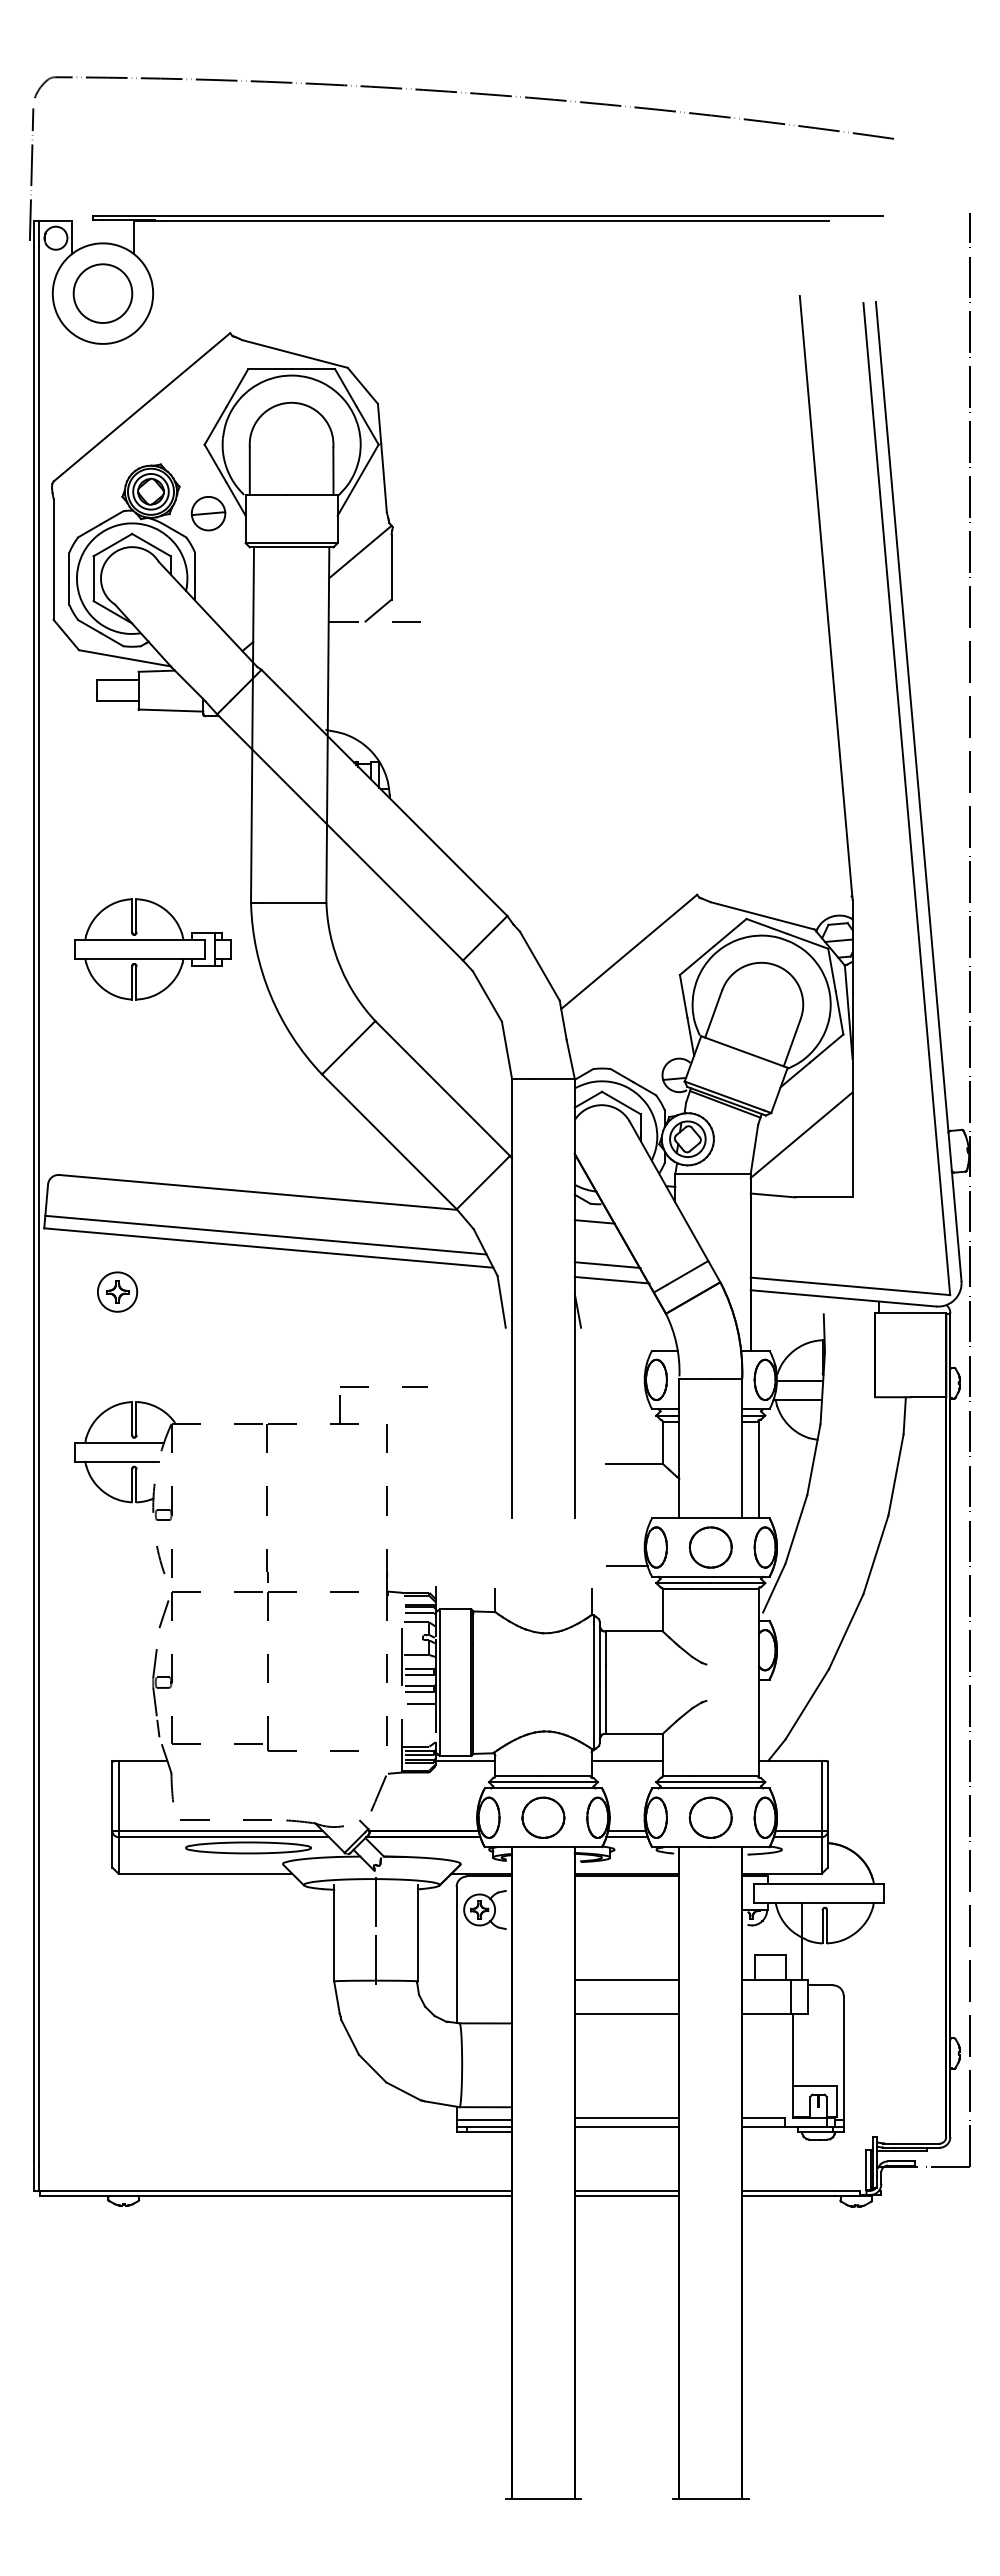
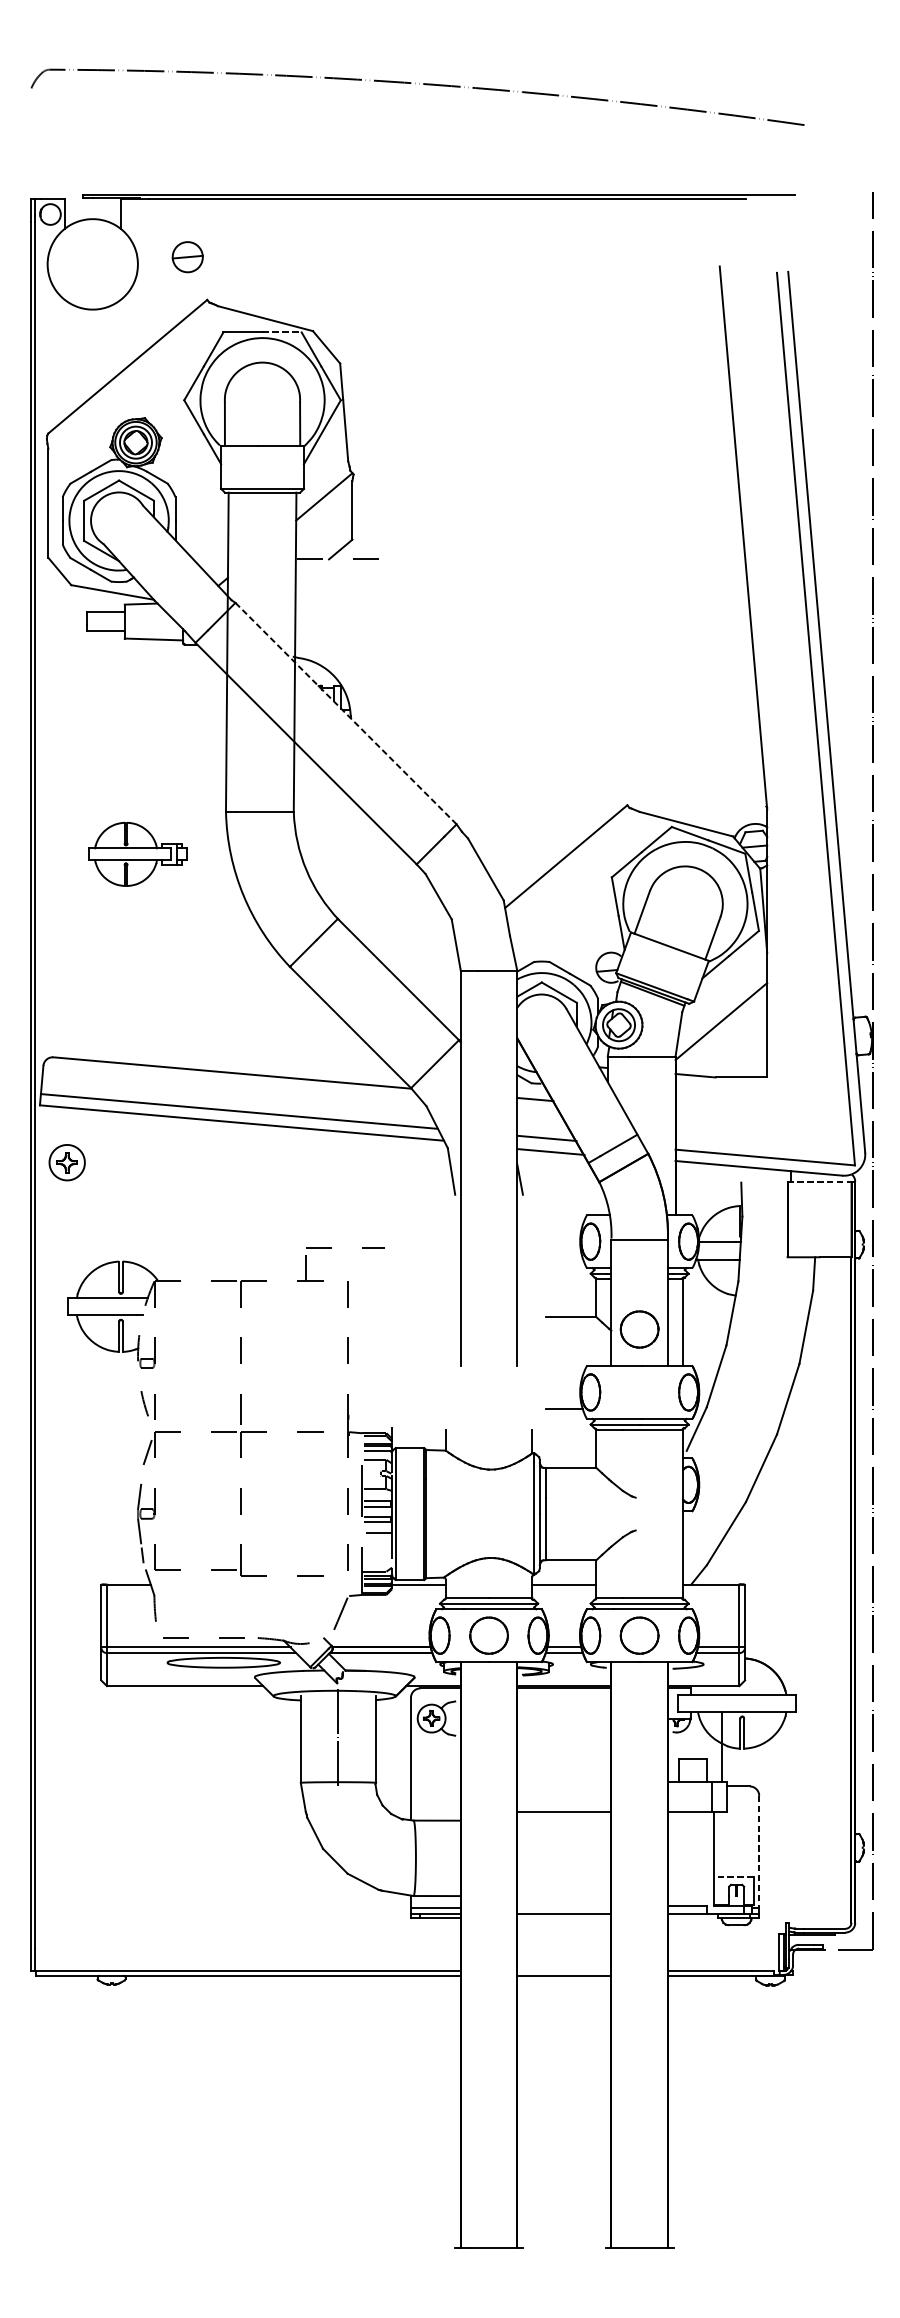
line: (31, 174) -> (28, 157), removed
part: (102, 293) -> (92, 264), removed
line: (313, 369) -> (282, 332), solid -> dashed
part: (208, 513) -> (187, 257), moved
line: (384, 792) -> (346, 713), solid -> dashed
part: (152, 949) -> (137, 854), size x0.7
part: (117, 1291) -> (67, 1162), moved
line: (910, 1313) -> (819, 1181), solid -> dashed
part: (710, 1547) -> (639, 1329), moved
line: (626, 1980) -> (563, 1782), removed
line: (843, 2058) -> (759, 1852), solid -> dashed
line: (815, 2085) -> (733, 1876), solid -> dashed
line: (626, 2118) -> (563, 1906), removed
line: (626, 2190) -> (563, 1970), removed

